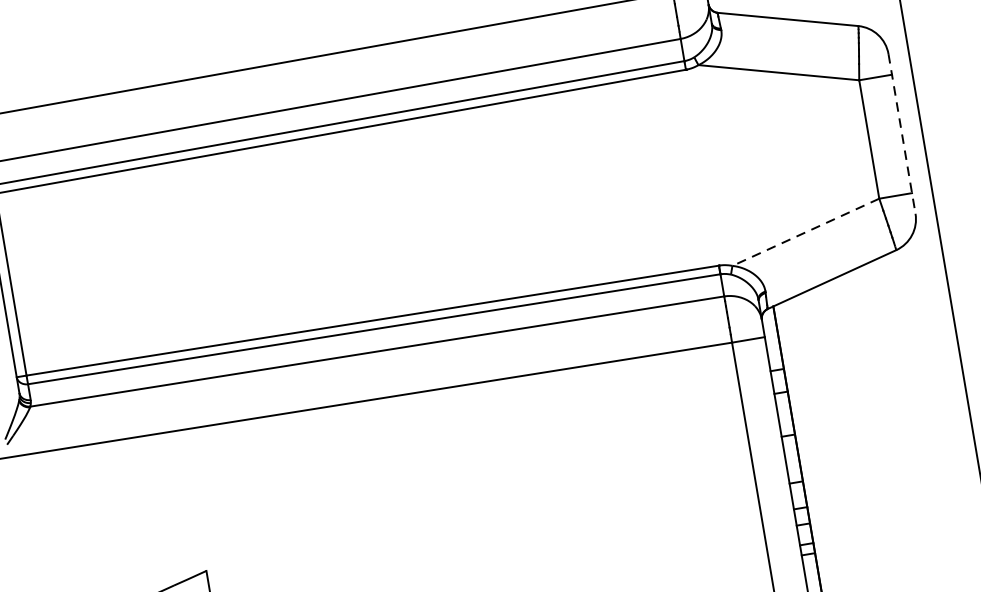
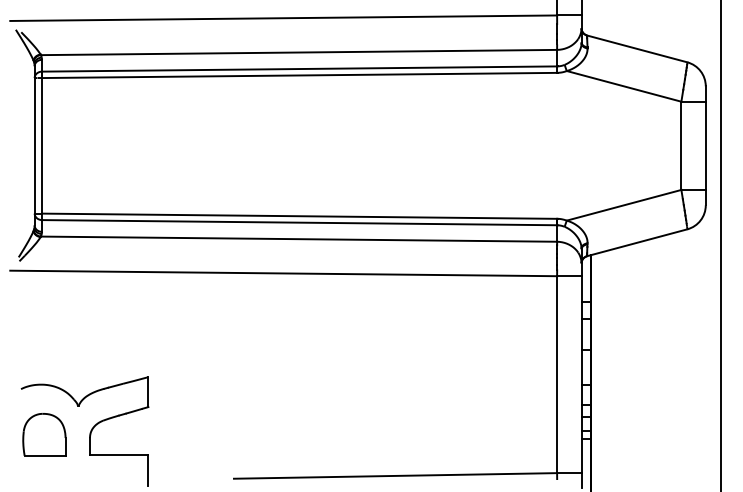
line: (901, 134) -> (705, 146), dashed -> solid
line: (805, 232) -> (623, 205), dashed -> solid

